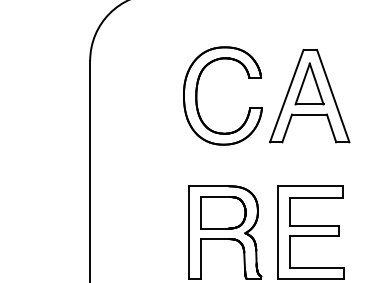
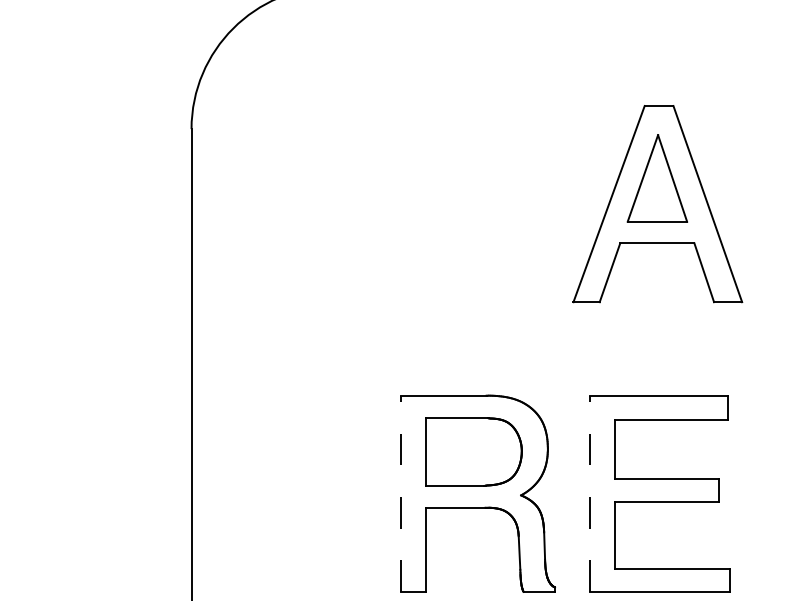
part: (197, 95) -> (419, 202), removed
line: (188, 232) -> (400, 493), solid -> dashed
line: (277, 232) -> (589, 493), solid -> dashed

